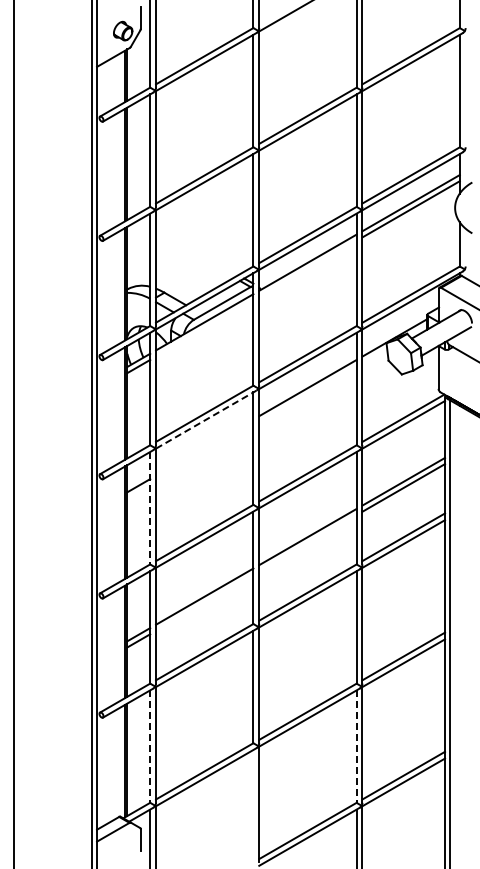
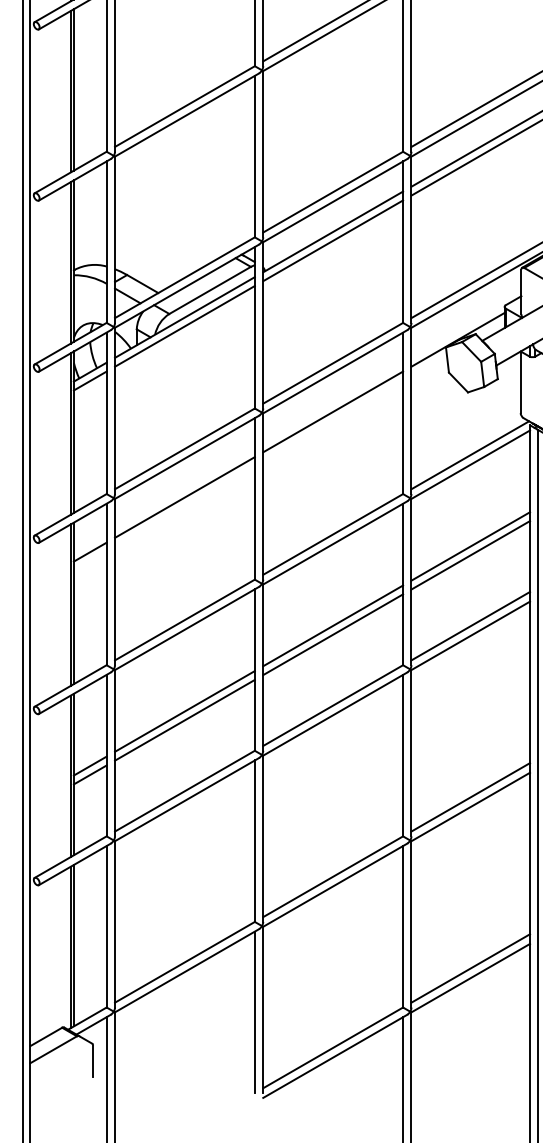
line: (307, 268) -> (332, 240), added
line: (204, 328) -> (184, 326), added
line: (206, 419) -> (187, 457), dashed -> solid
line: (204, 447) -> (184, 497), added
line: (150, 508) -> (107, 584), dashed -> solid
line: (307, 543) -> (332, 635), added
line: (204, 602) -> (184, 719), added
line: (150, 747) -> (107, 928), dashed -> solid
line: (356, 747) -> (402, 928), dashed -> solid
line: (253, 805) -> (254, 1011), added

